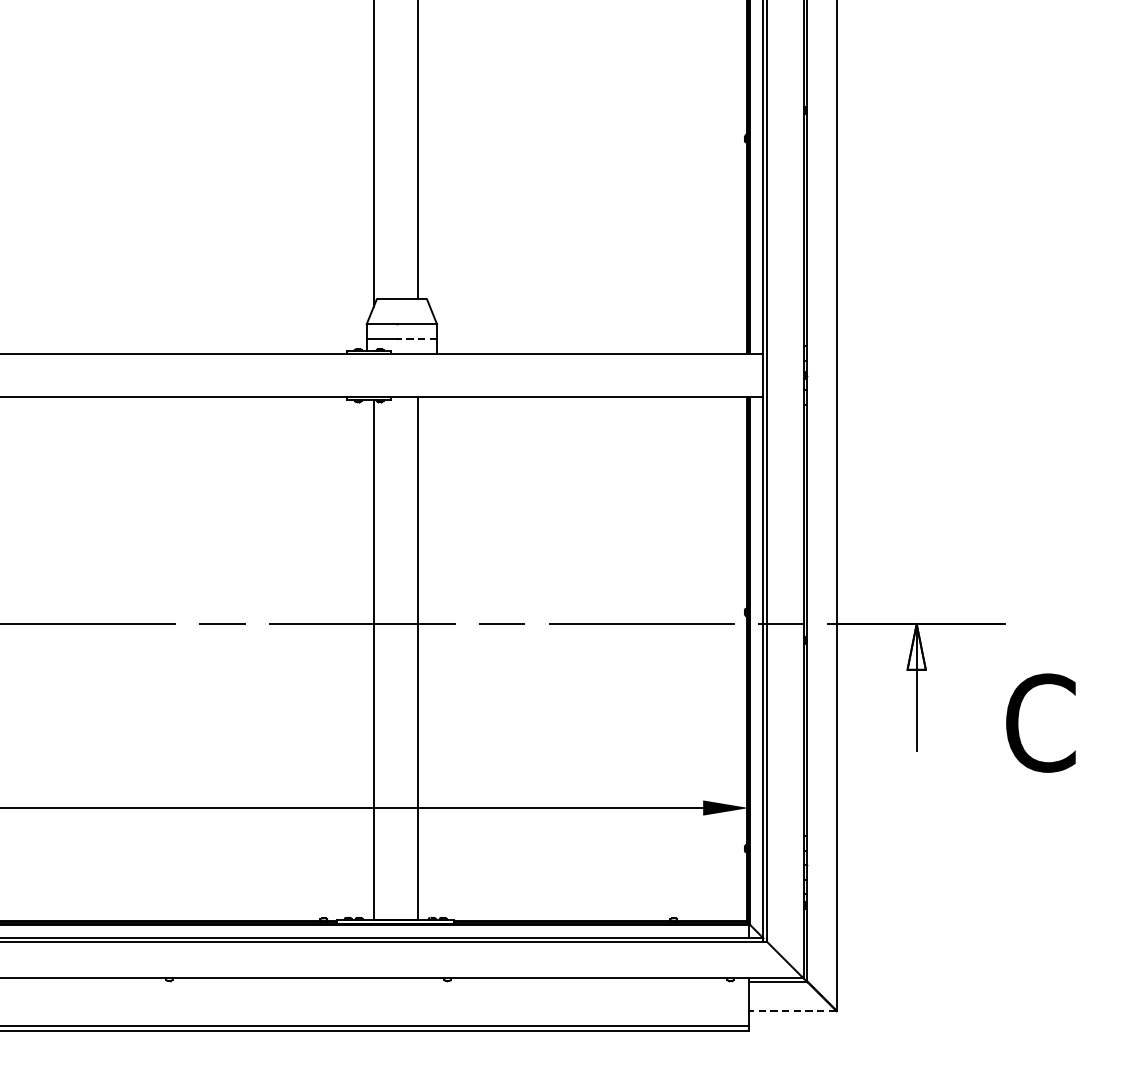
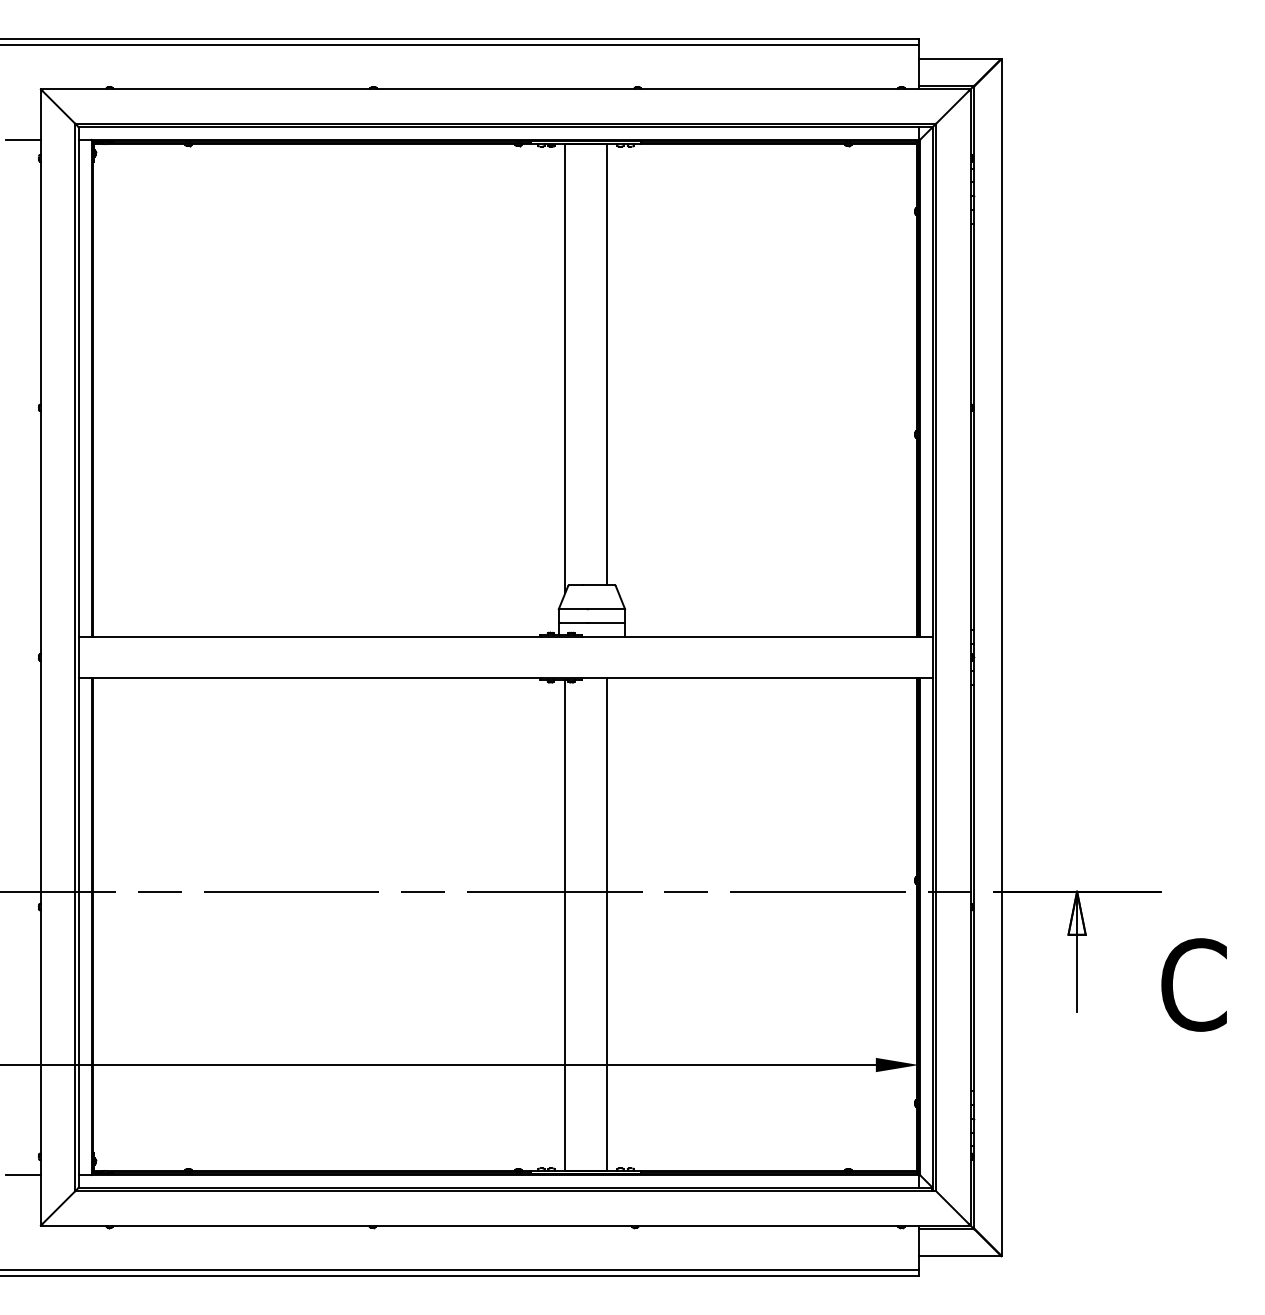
line: (417, 339) -> (606, 623), dashed -> solid
line: (791, 1011) -> (959, 1256), dashed -> solid

